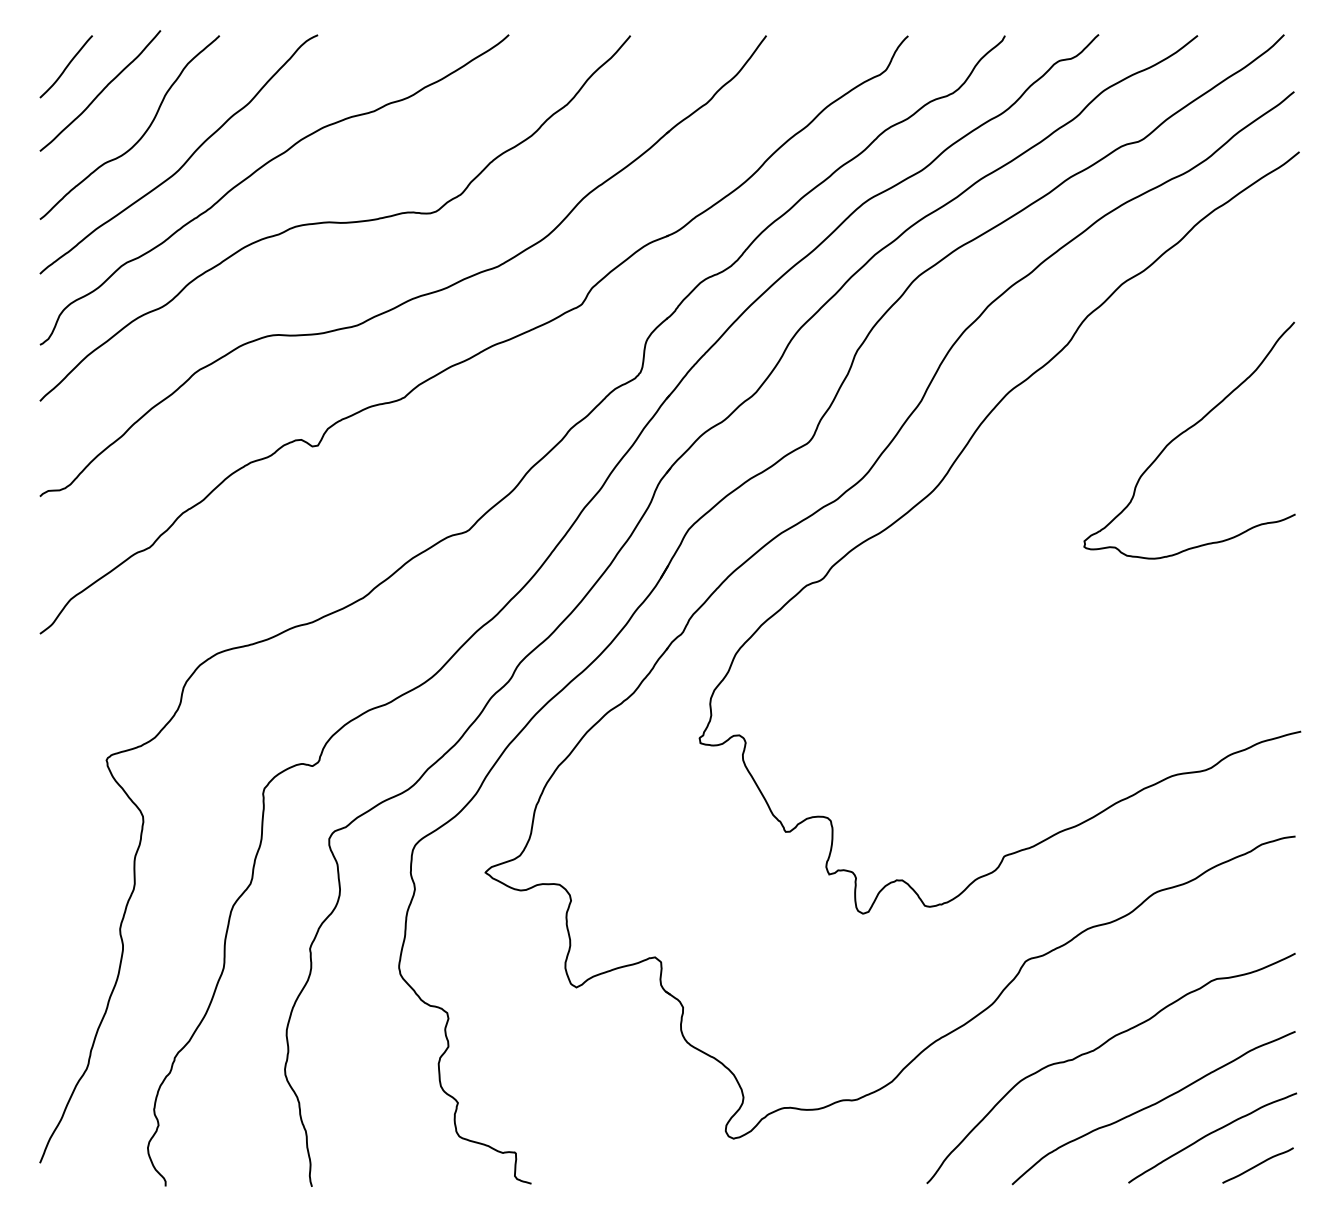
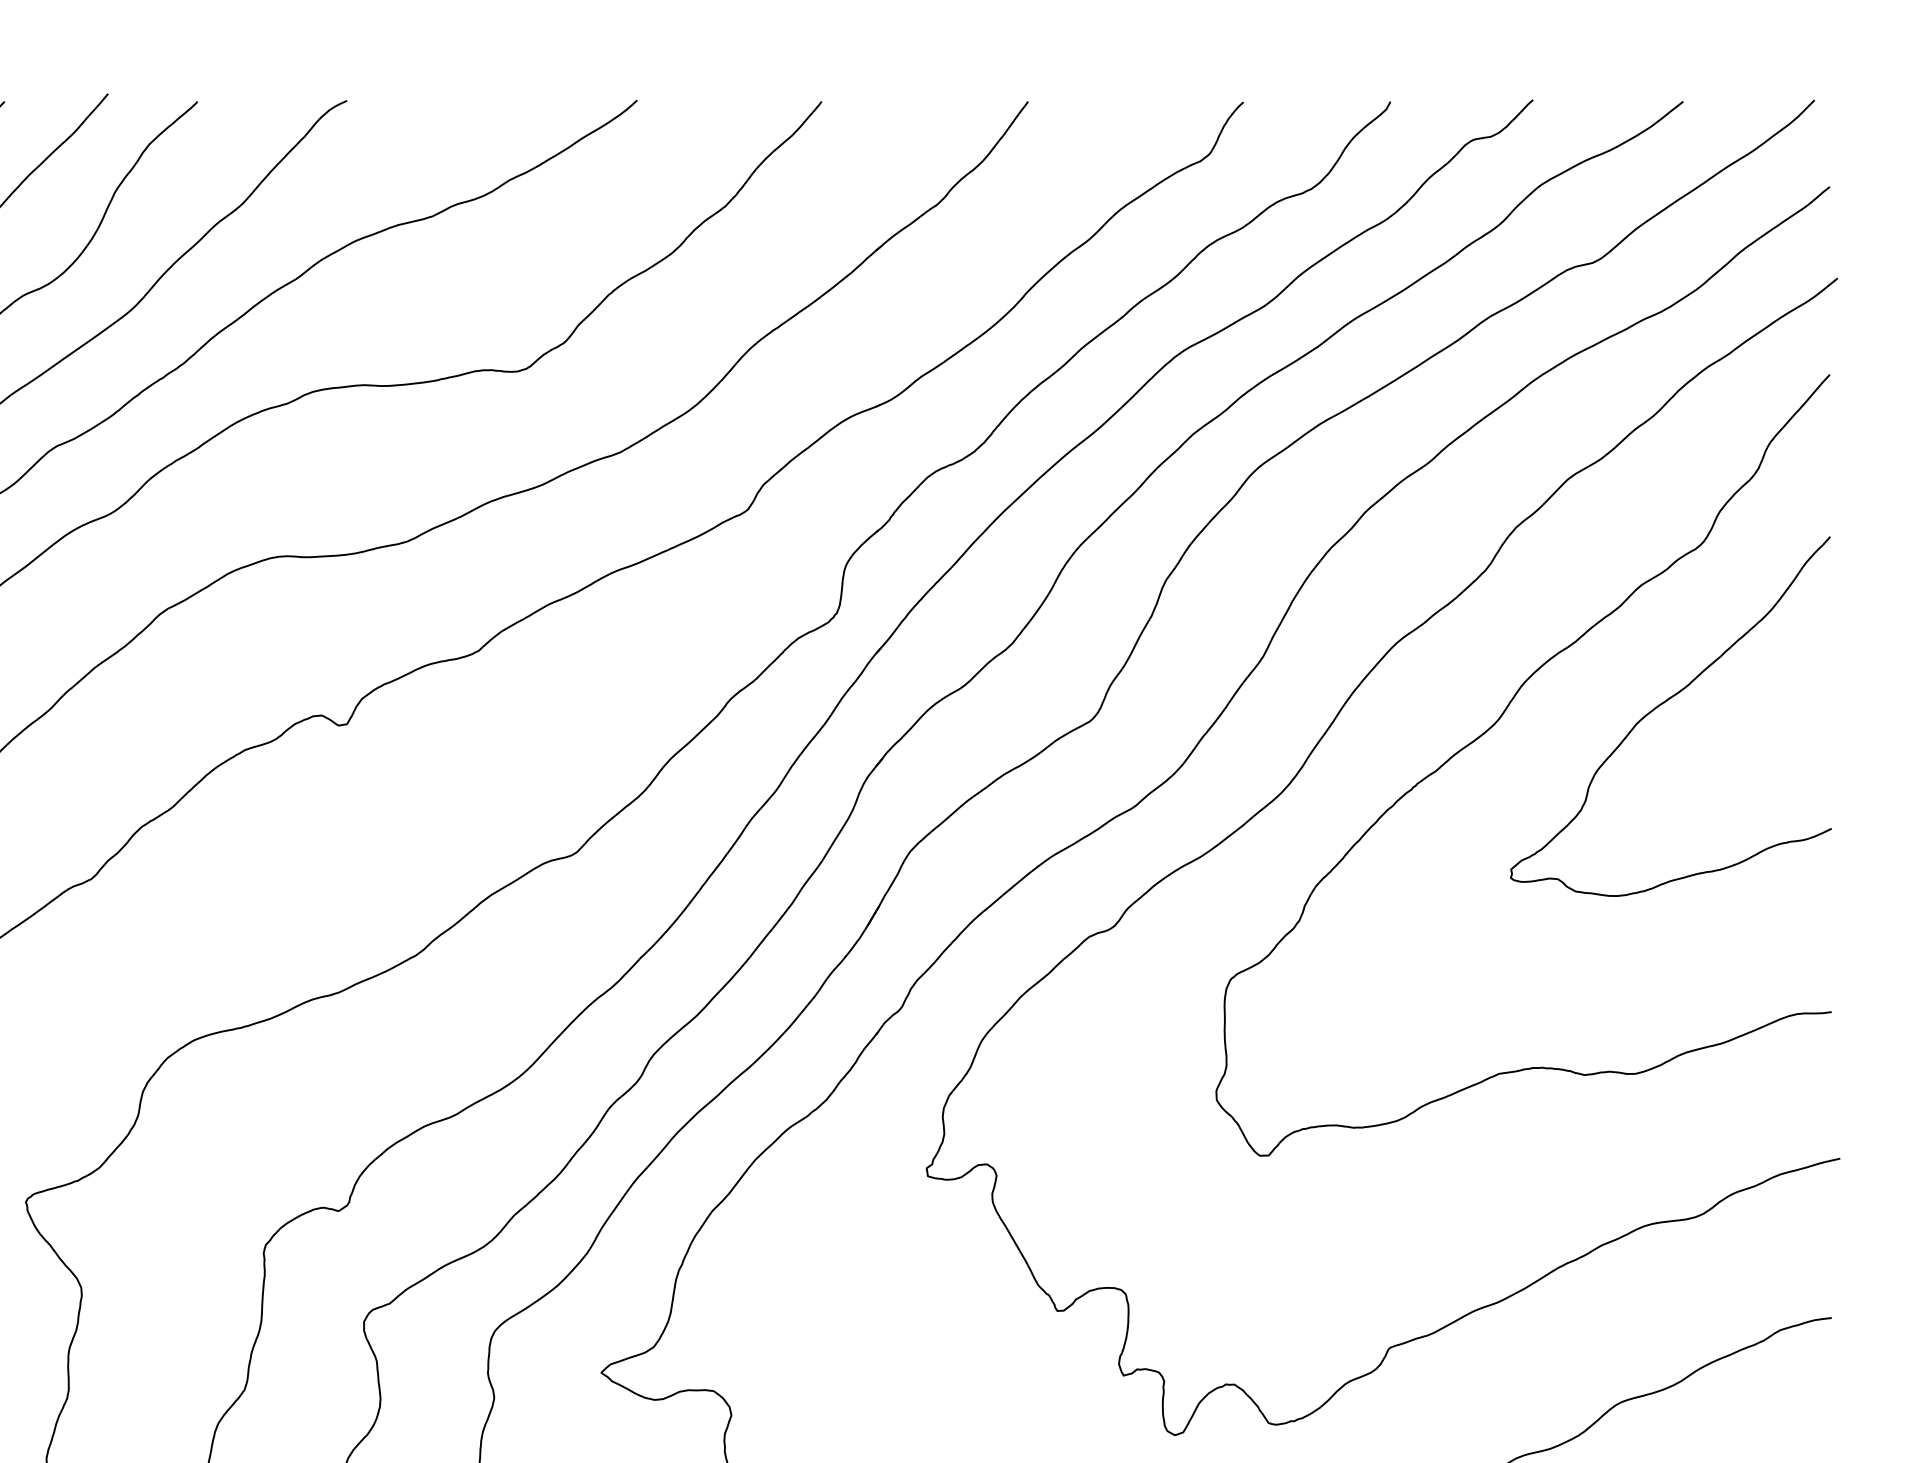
curve: (1070, 449) -> (1489, 730), added

